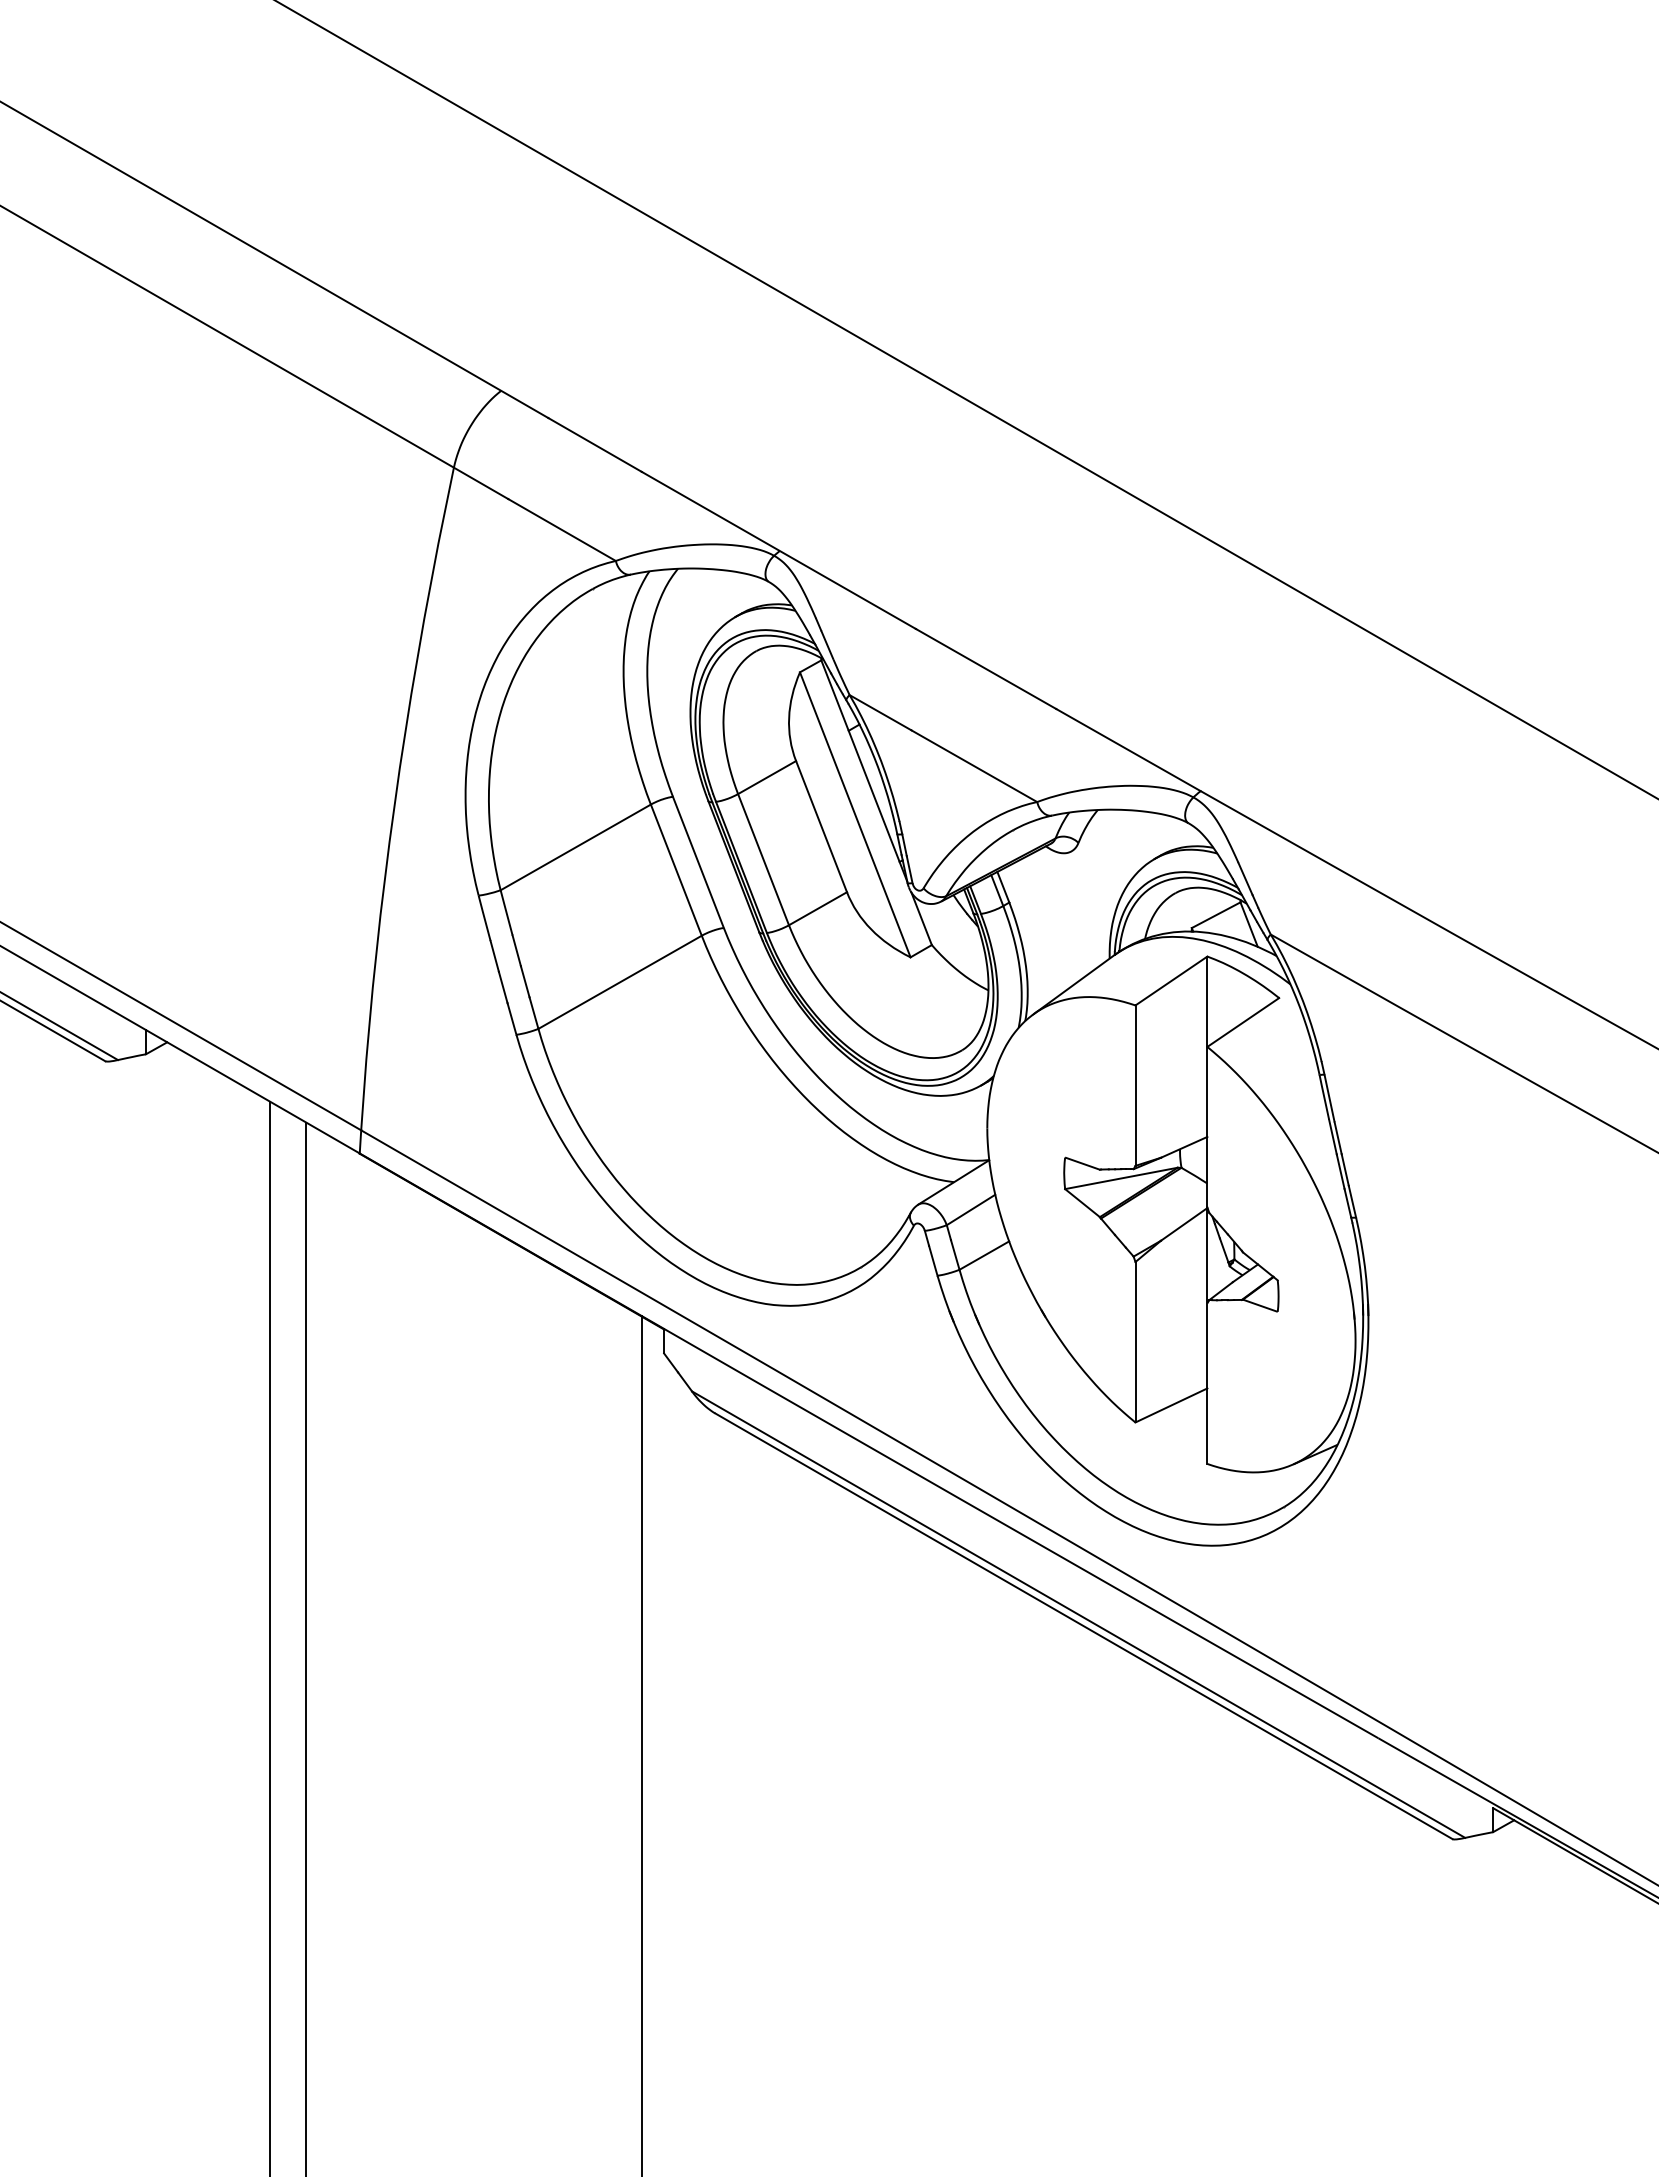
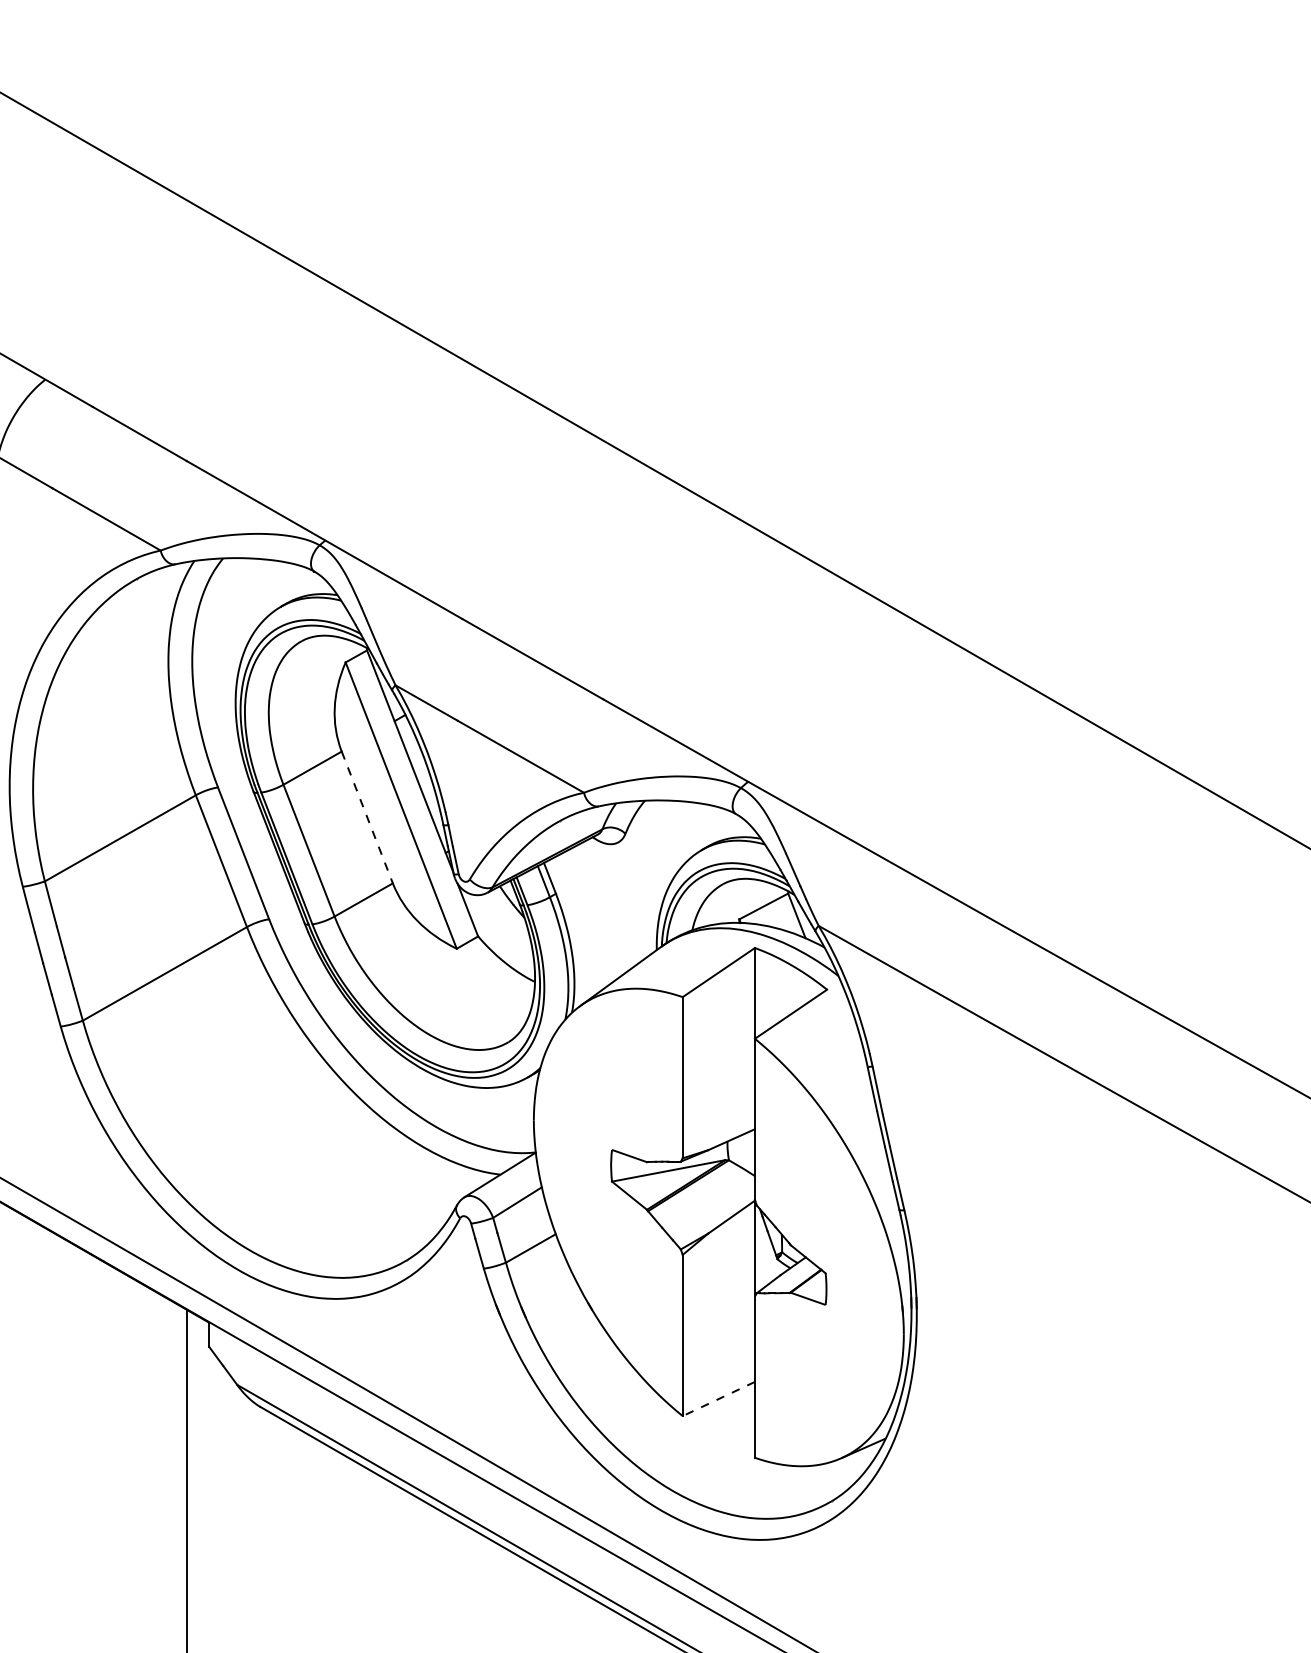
line: (821, 827) -> (367, 818), solid -> dashed
line: (1171, 1405) -> (718, 1399), solid -> dashed

